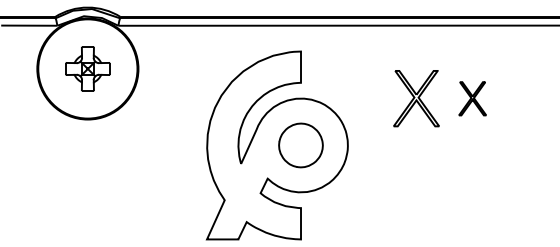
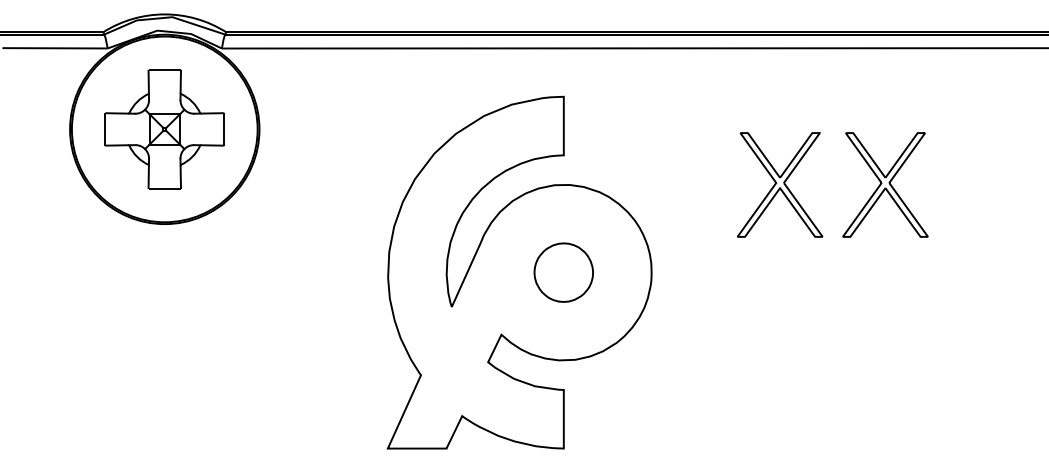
part: (87, 68) -> (164, 128), size x1.43
part: (472, 98) -> (884, 184), size x1.67
part: (300, 145) -> (562, 272), size x0.71

